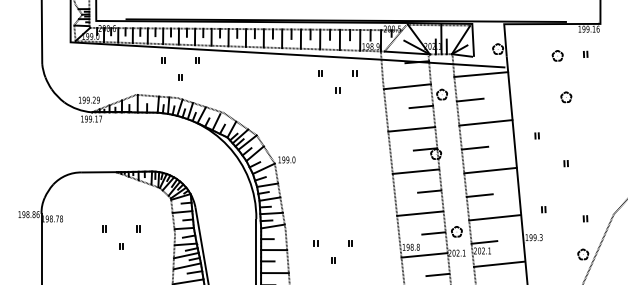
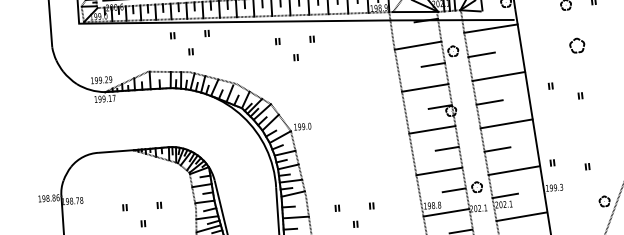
part: (336, 87) -> (294, 54), moved
part: (566, 97) -> (577, 45), size x1.4
part: (565, 163) -> (579, 95), moved
part: (543, 209) -> (552, 162), moved
part: (585, 218) -> (587, 166), moved

